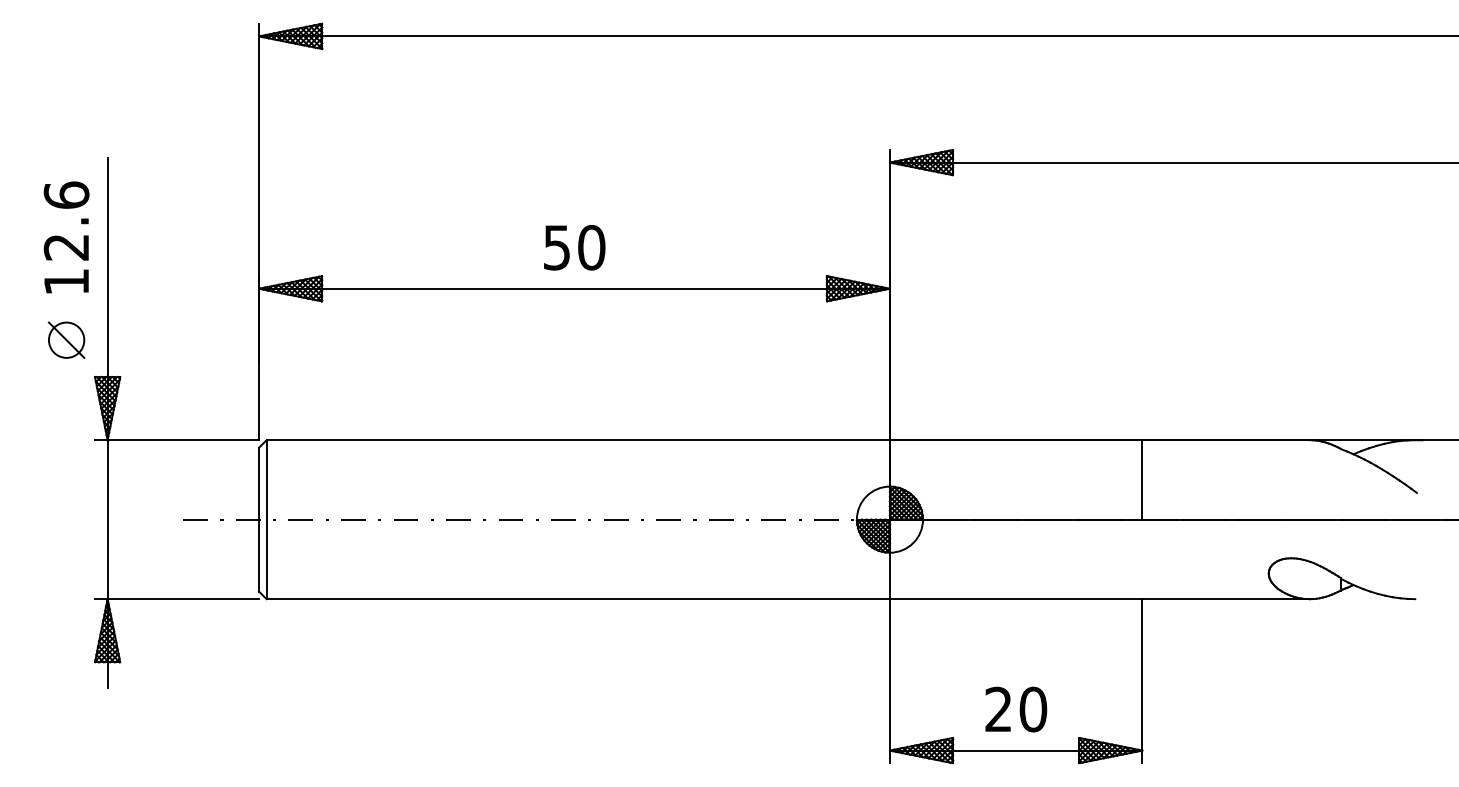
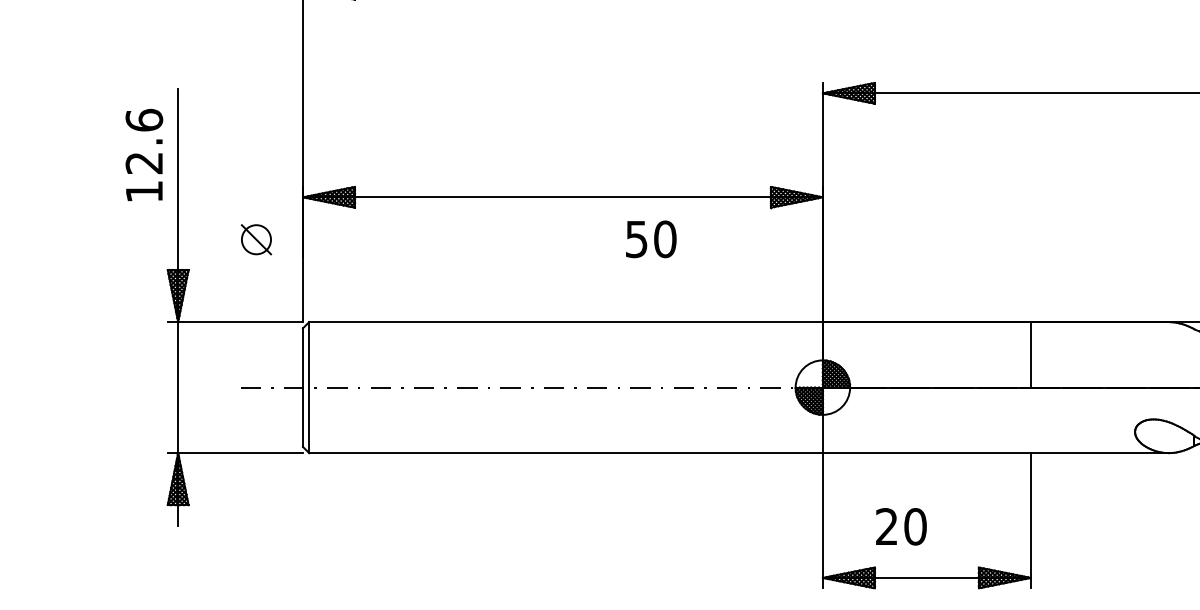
text: (574, 247) -> (651, 239), moved
part: (66, 339) -> (256, 239), moved
text: (1016, 709) -> (901, 526), moved

